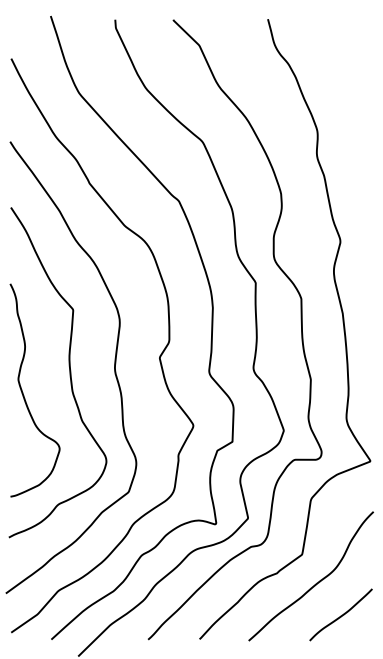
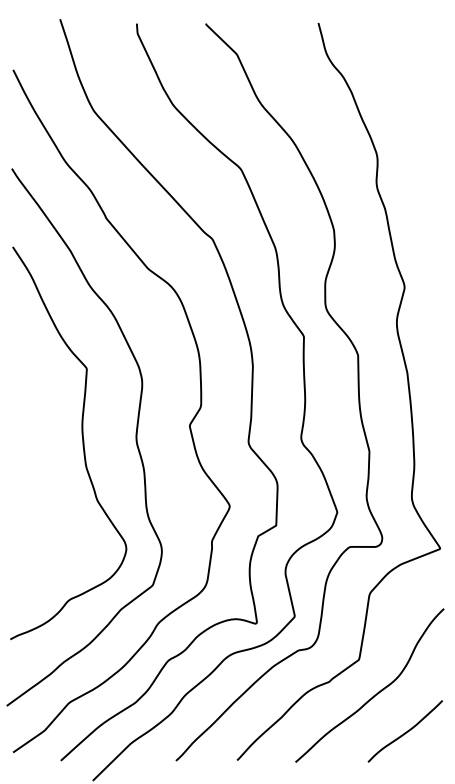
curve: (23, 392) -> (27, 466), removed

